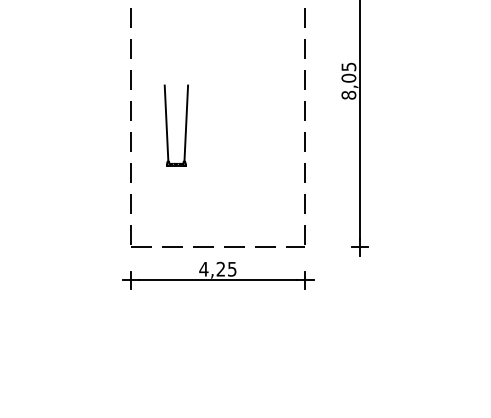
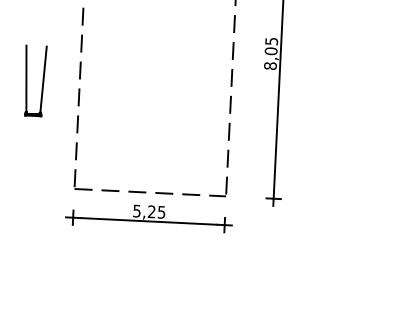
part: (167, 125) -> (27, 80), moved
text: (203, 269) -> (136, 211), 4,25 -> 5,25

